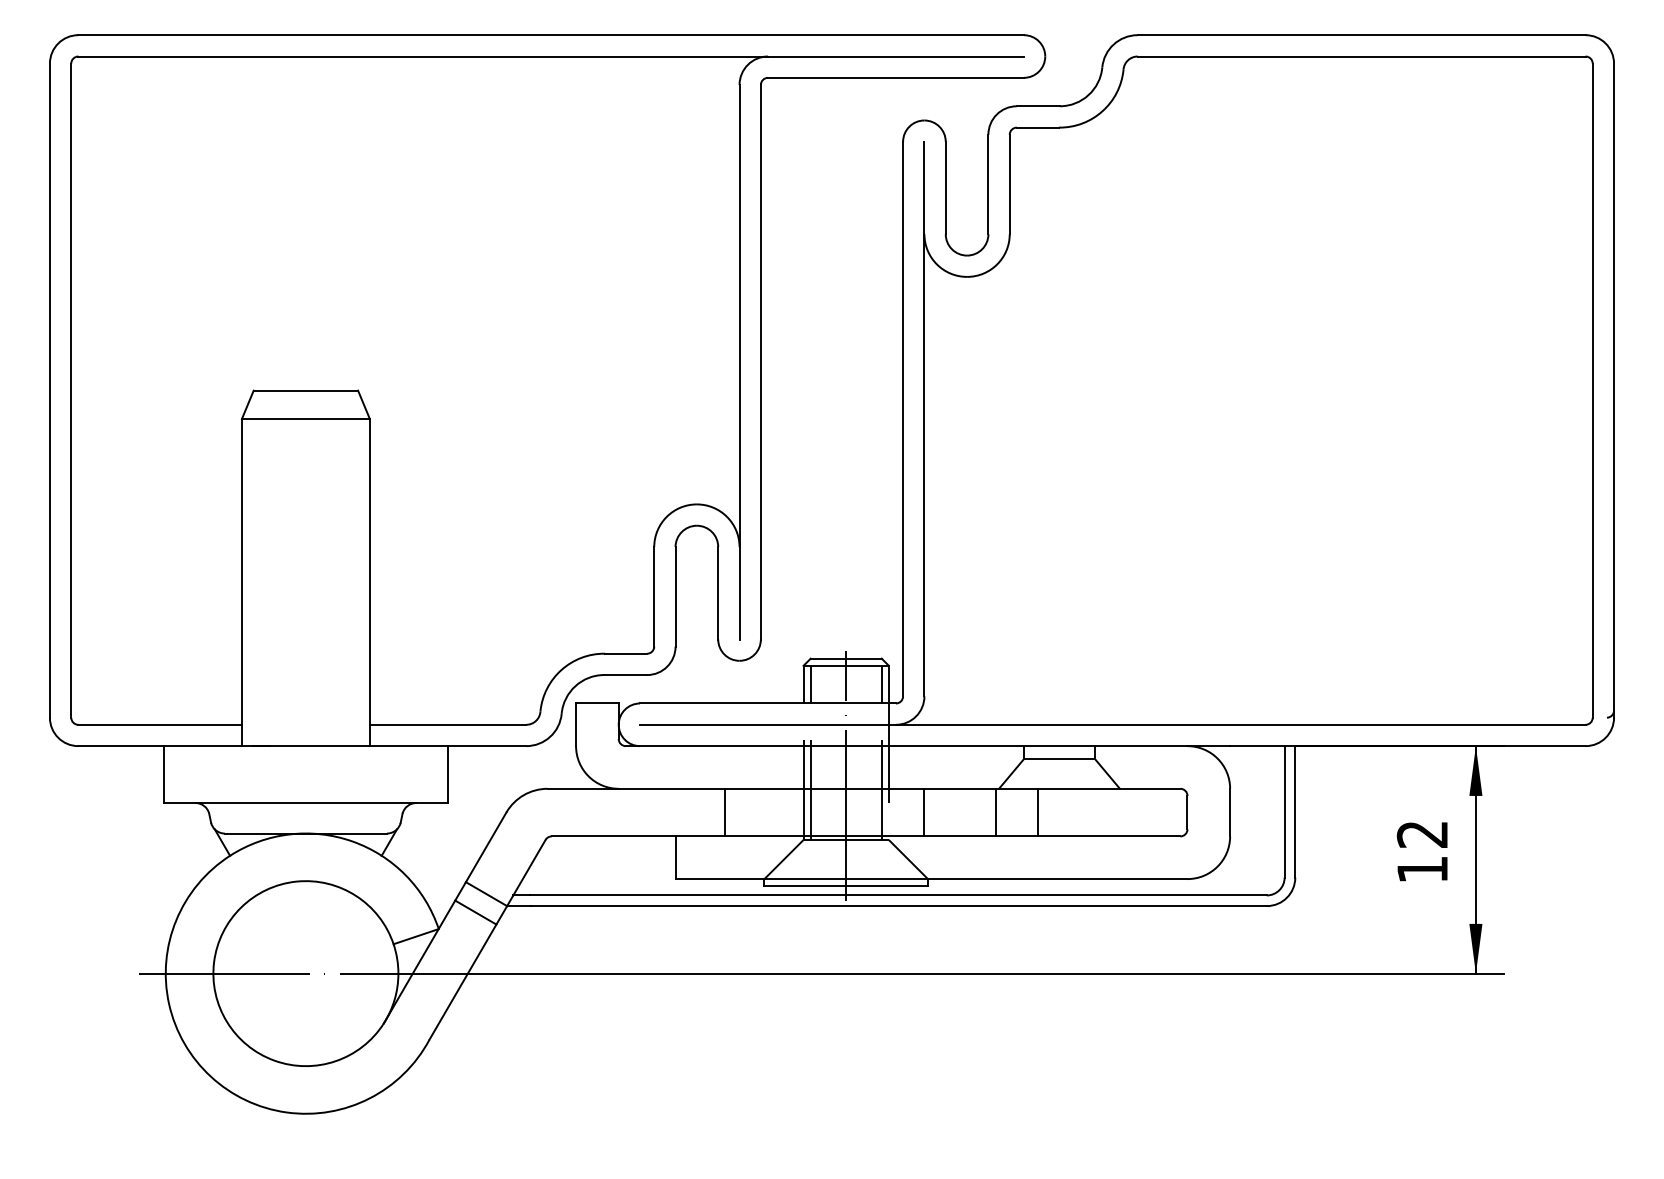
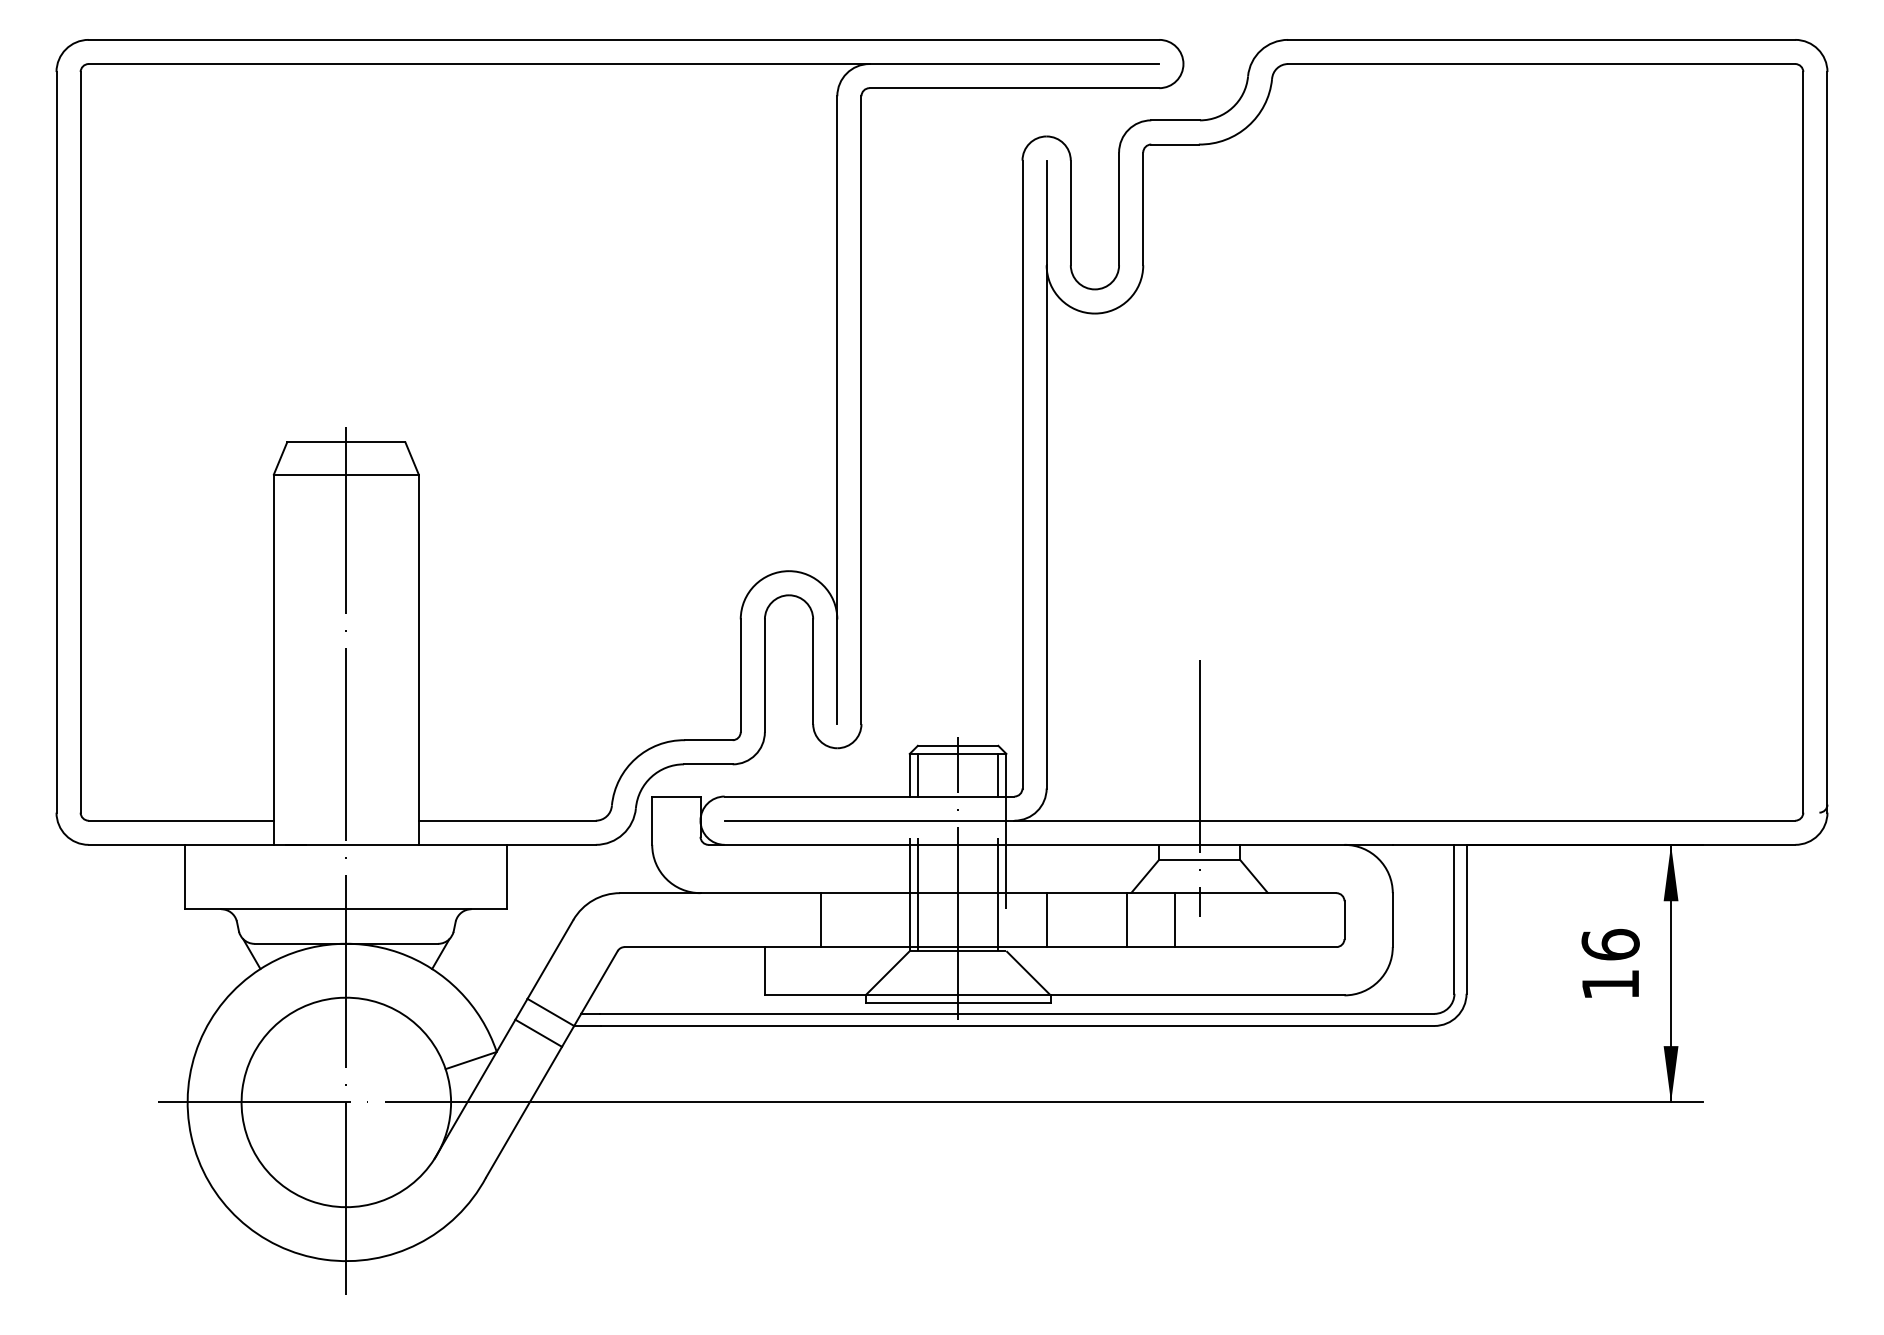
line: (1059, 696) -> (1199, 788), added
line: (306, 760) -> (346, 861), added
text: (1422, 834) -> (1610, 944), 12 -> 16

